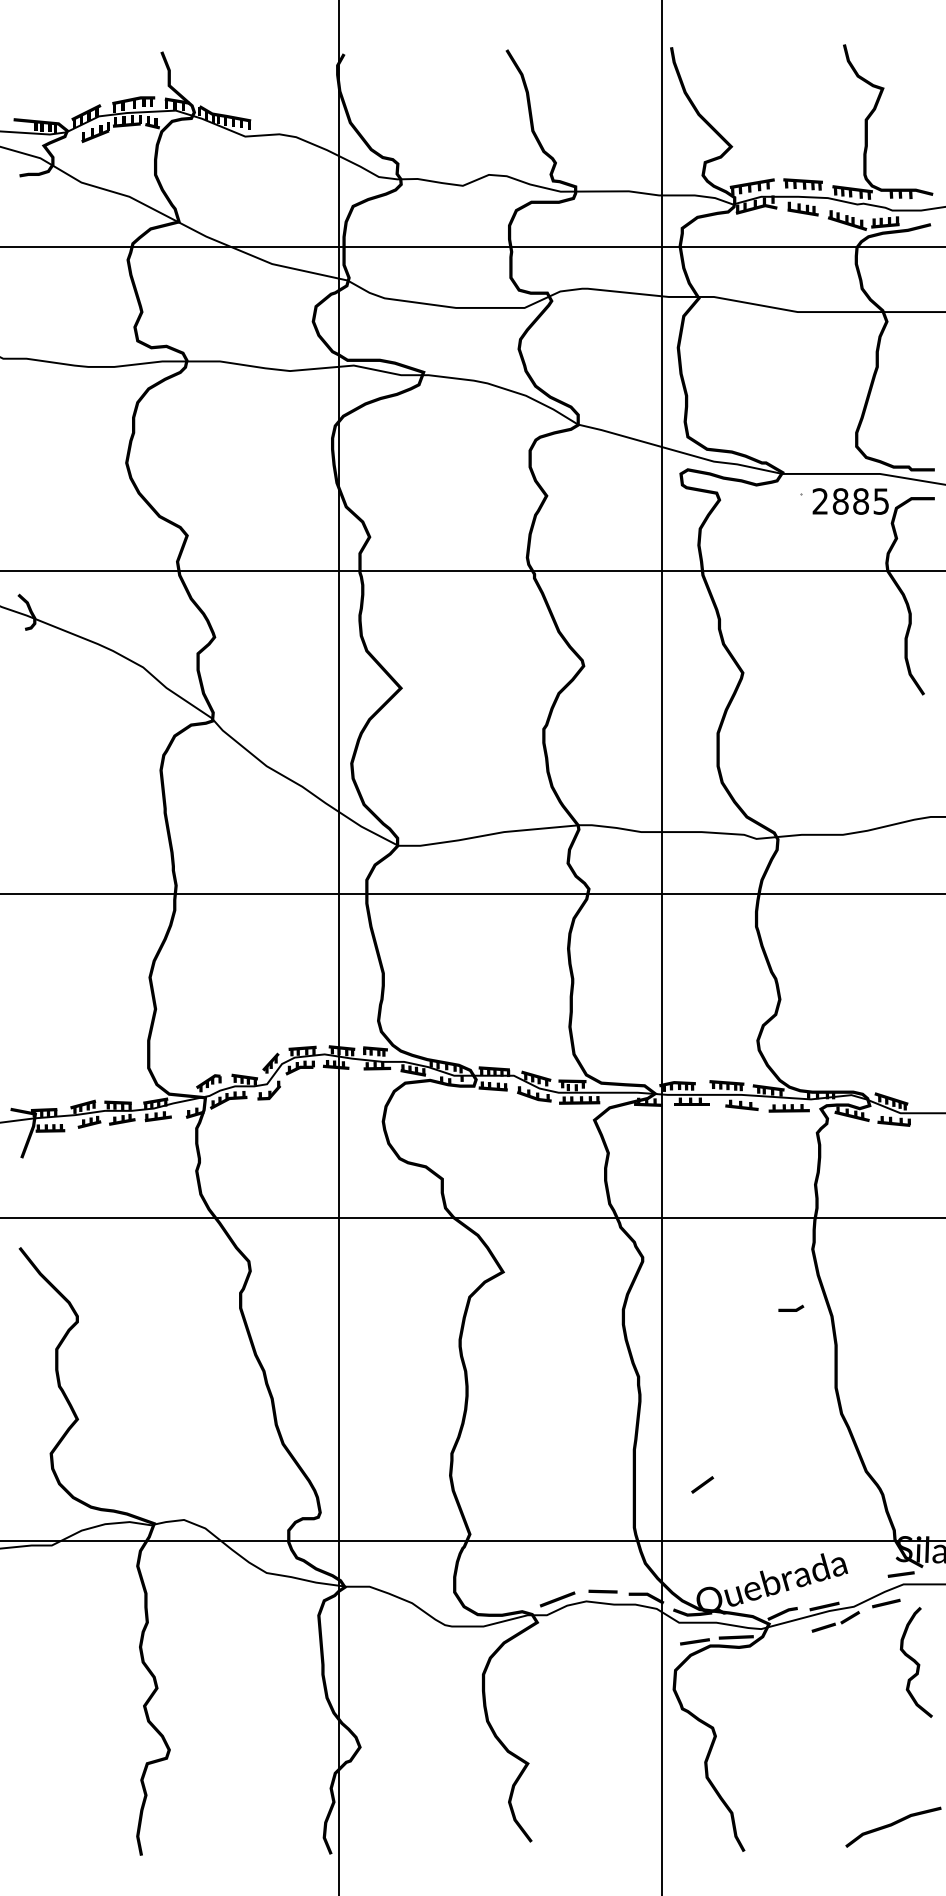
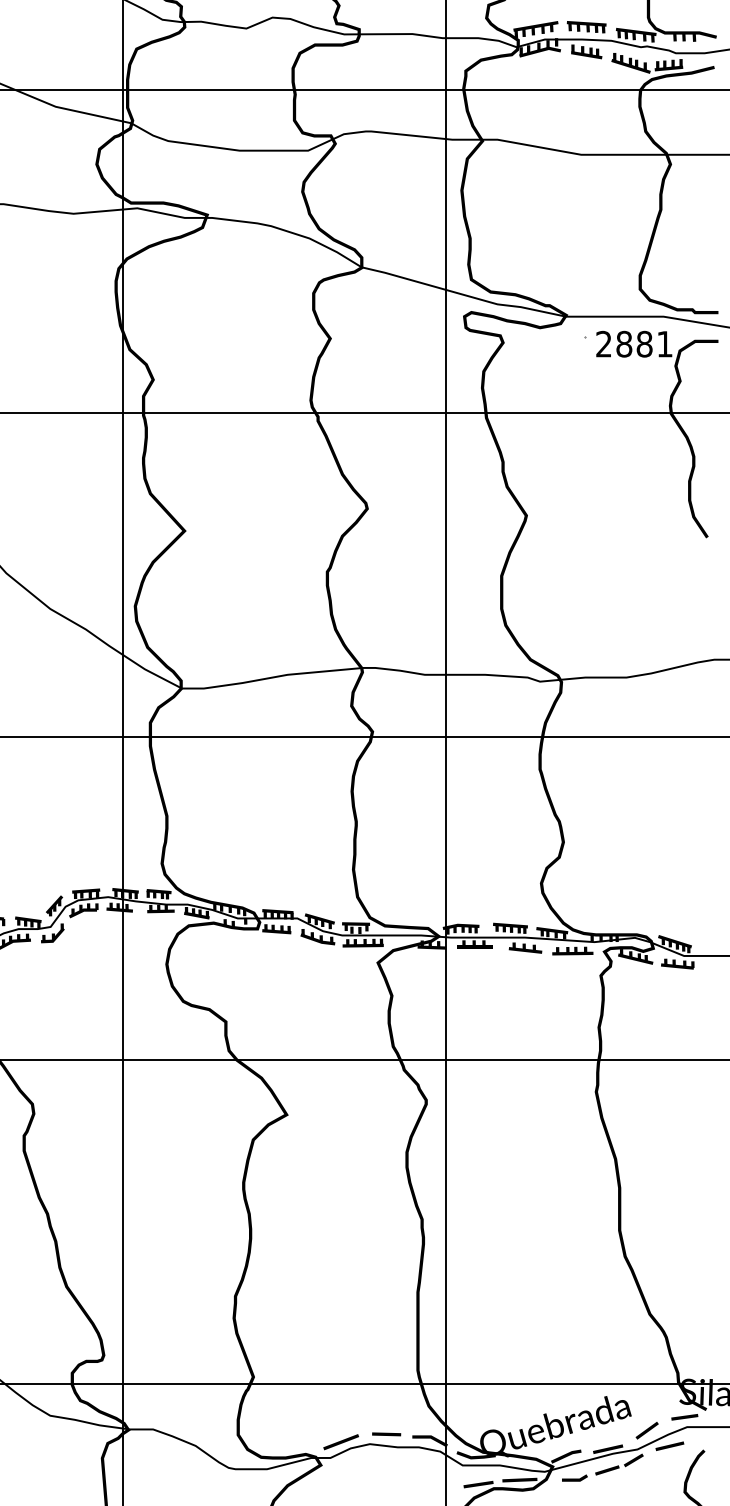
text: (880, 501) -> (664, 344), 2885 -> 2881
line: (791, 1308) -> (575, 1478), moved
line: (702, 1484) -> (647, 1430), moved

